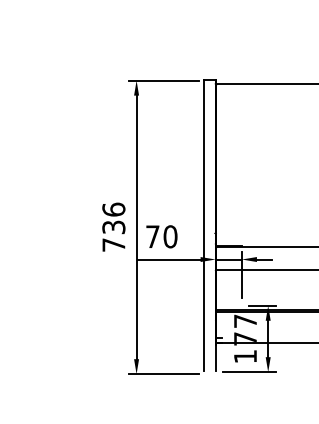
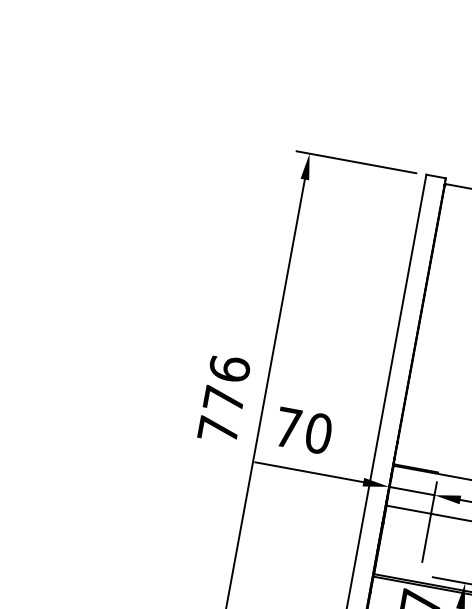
text: (113, 227) -> (223, 399), 736 -> 776

